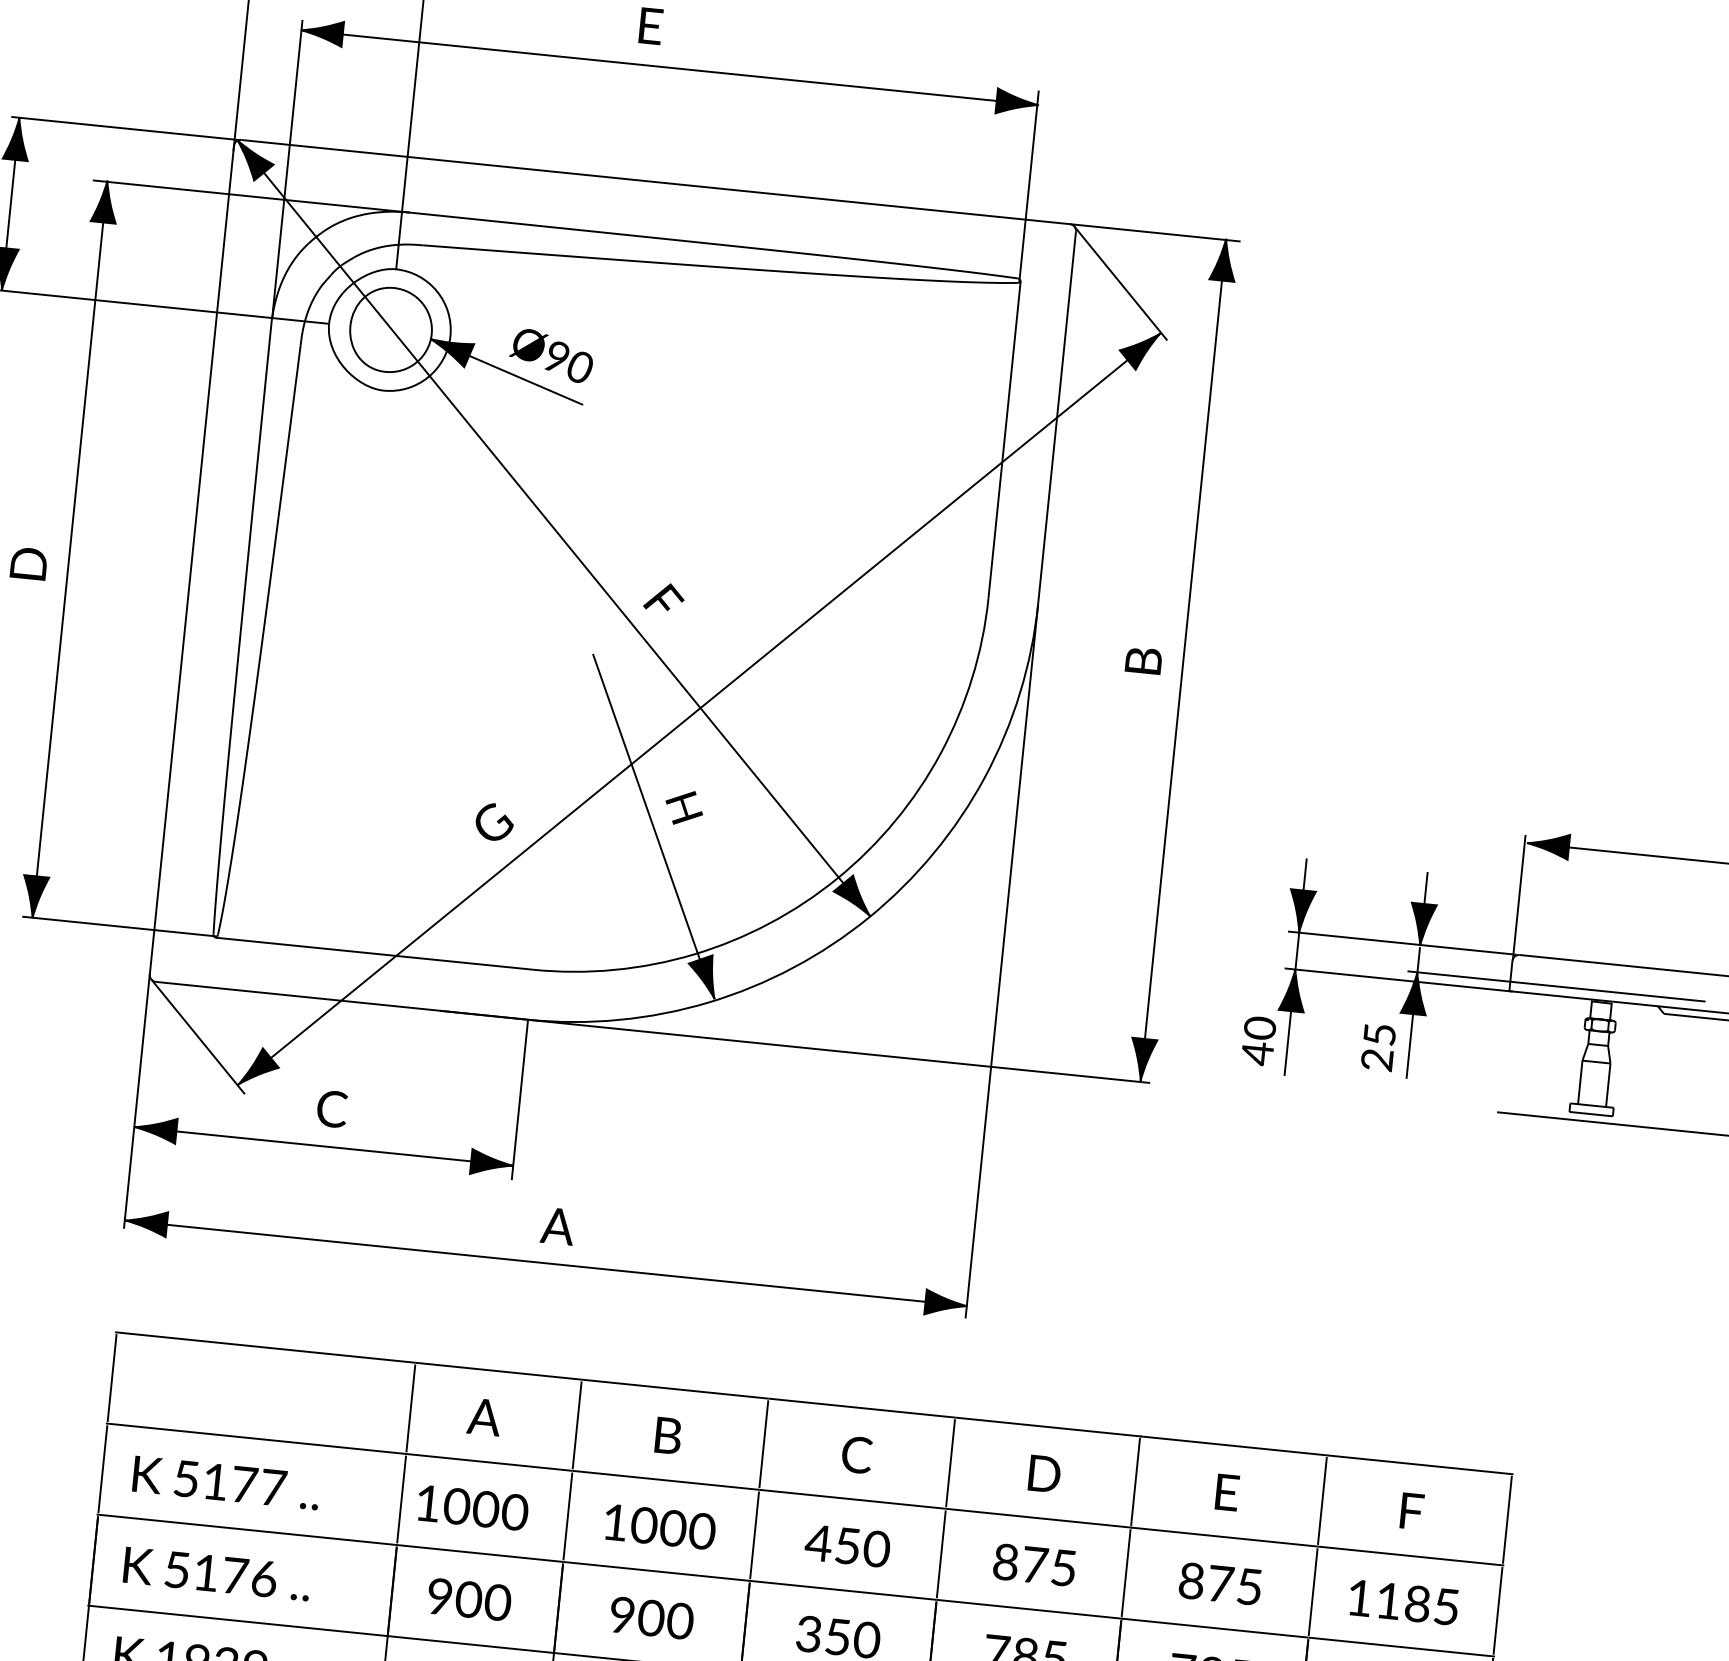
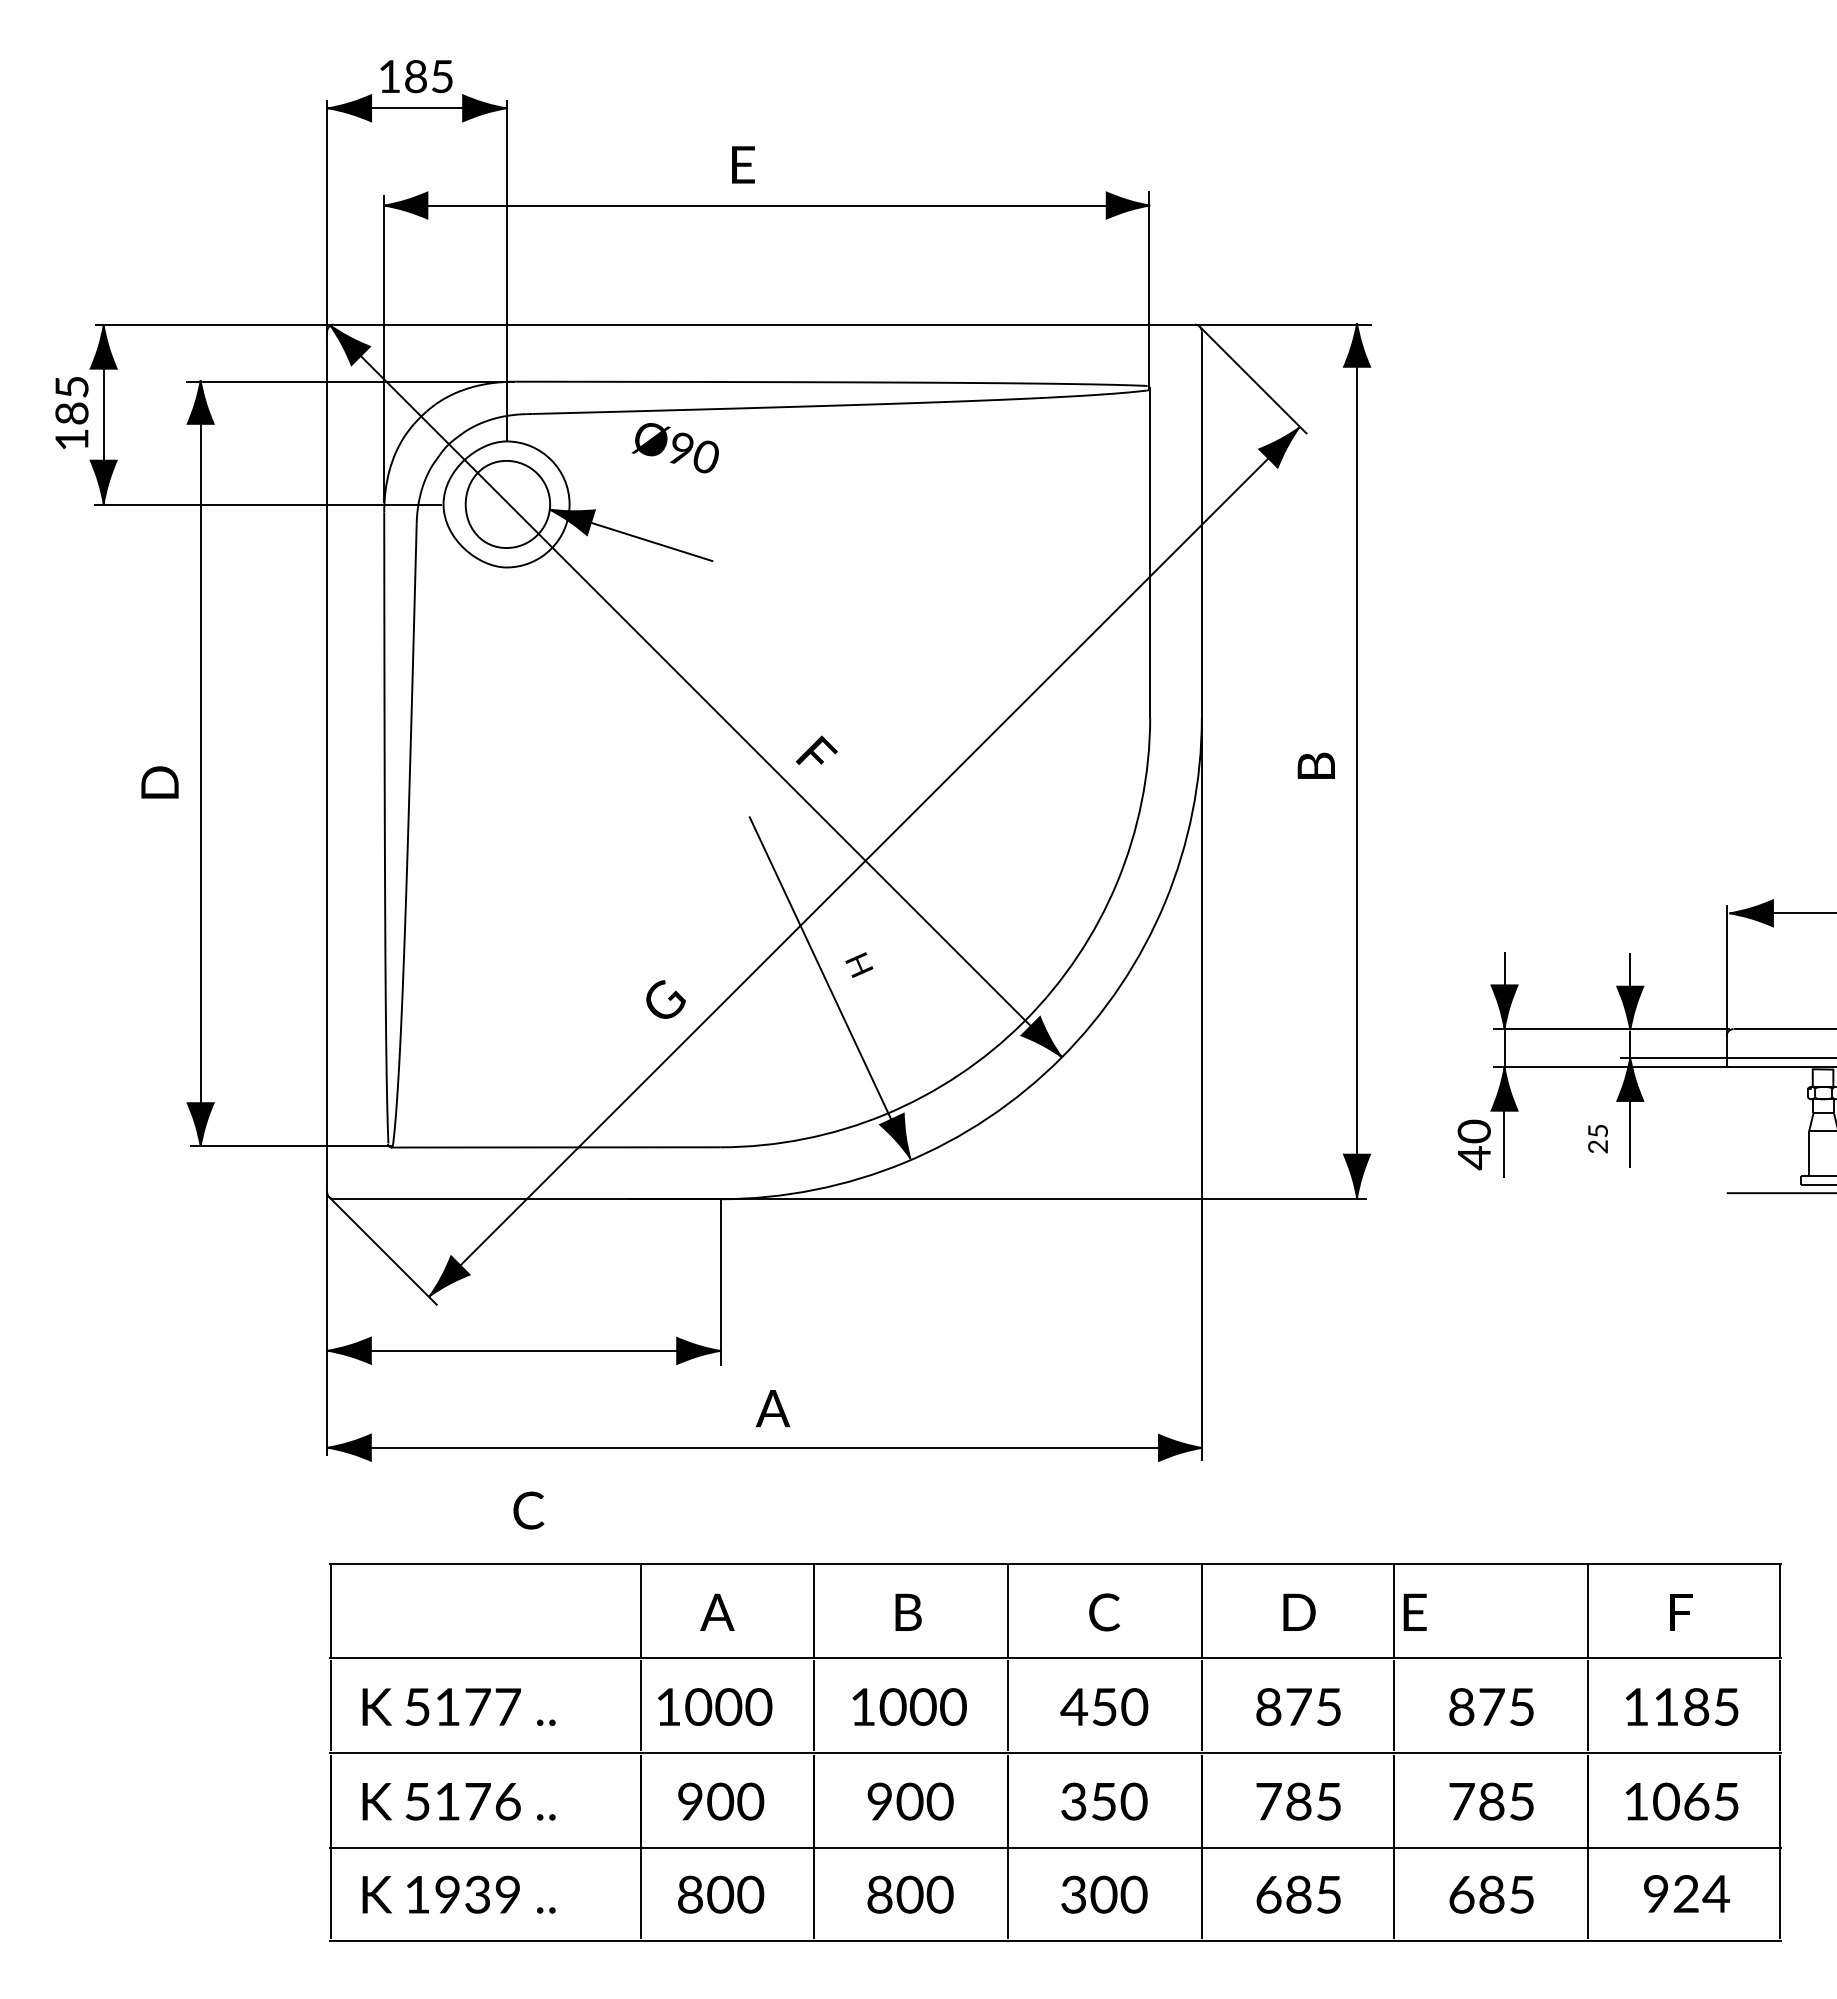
part: (550, 356) -> (674, 448), moved
part: (684, 807) -> (859, 964), size x0.7
part: (1377, 1046) -> (1597, 1138), size x0.6
part: (322, 1108) -> (518, 1510), moved
text: (1226, 1491) -> (1414, 1611), moved

